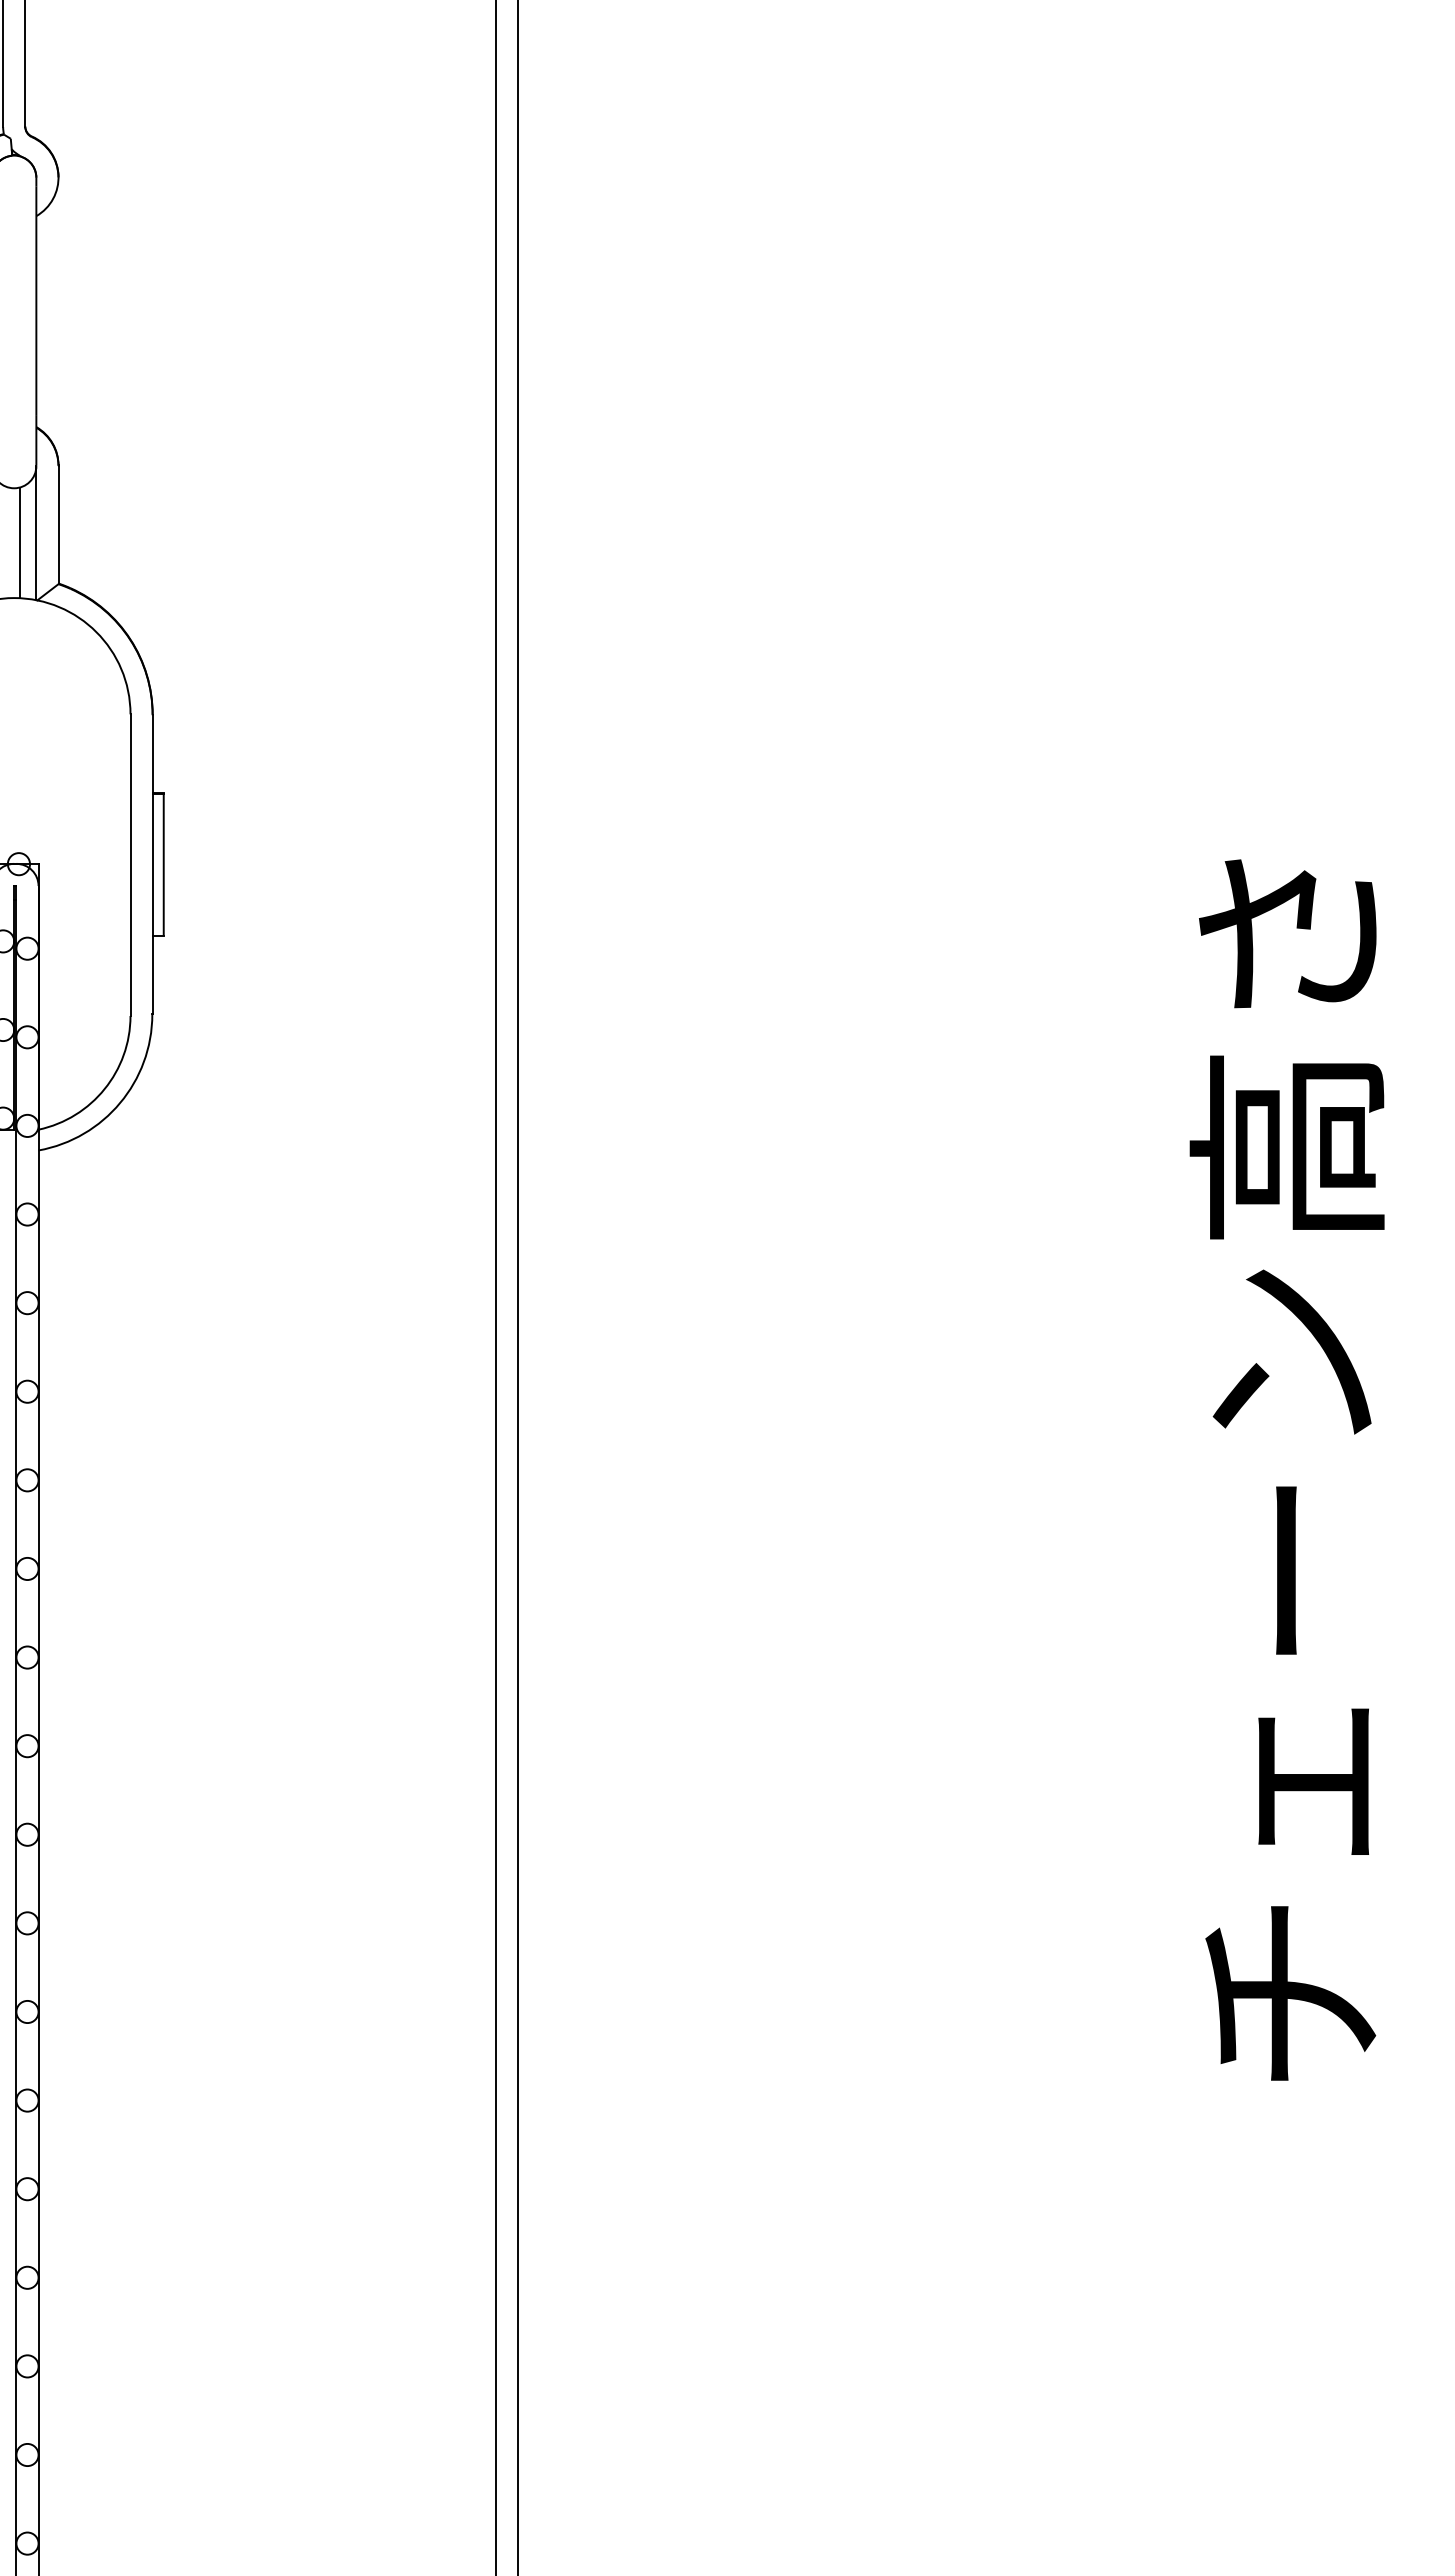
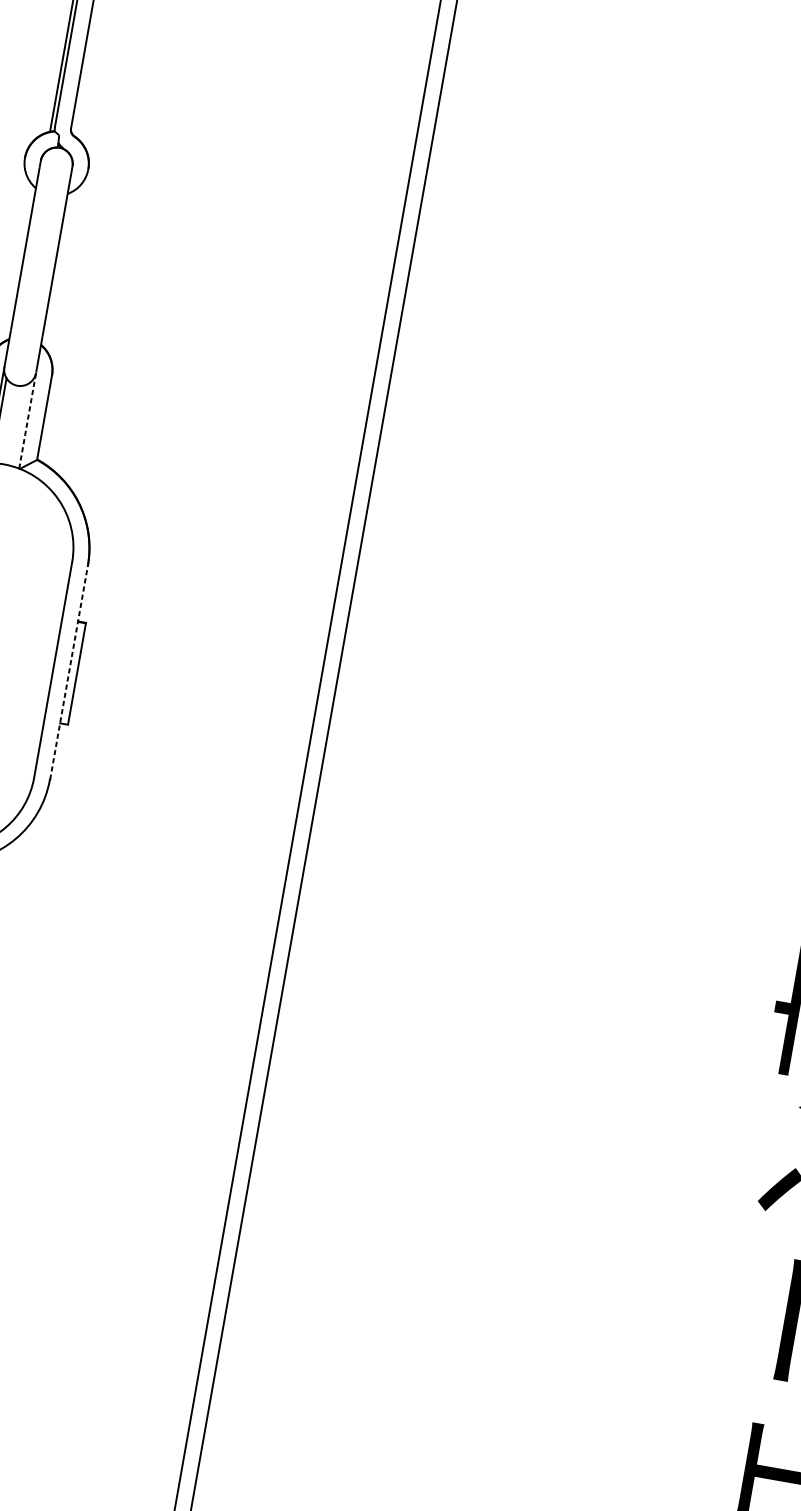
line: (36, 532) -> (27, 420), solid -> dashed
line: (19, 542) -> (14, 425), removed
line: (152, 864) -> (68, 672), solid -> dashed

